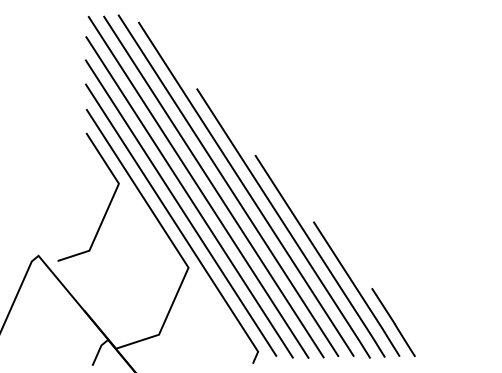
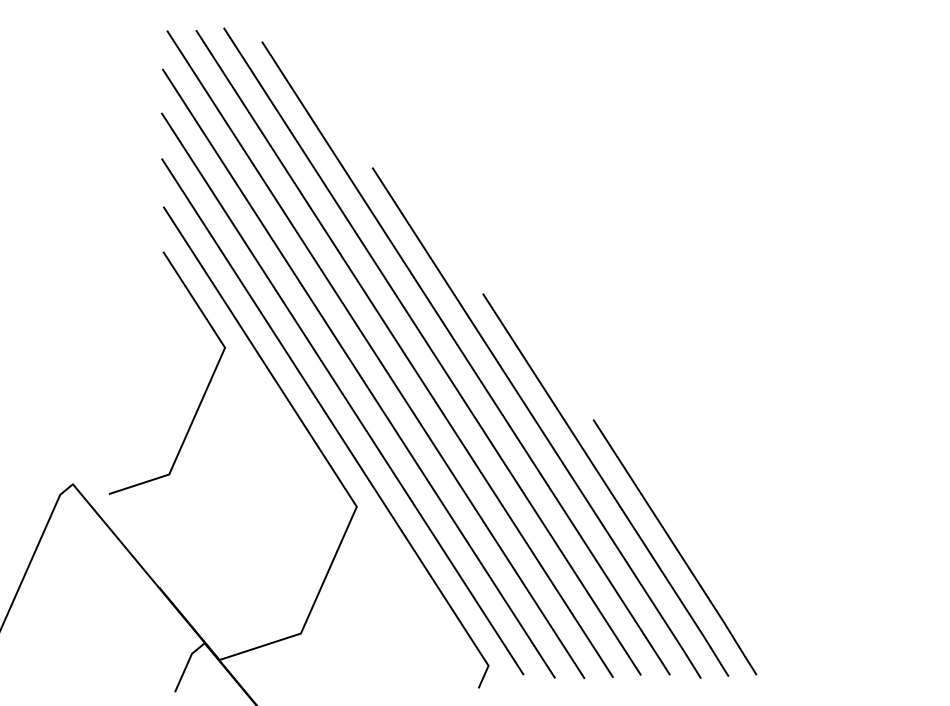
line: (393, 322) -> (744, 610), removed

